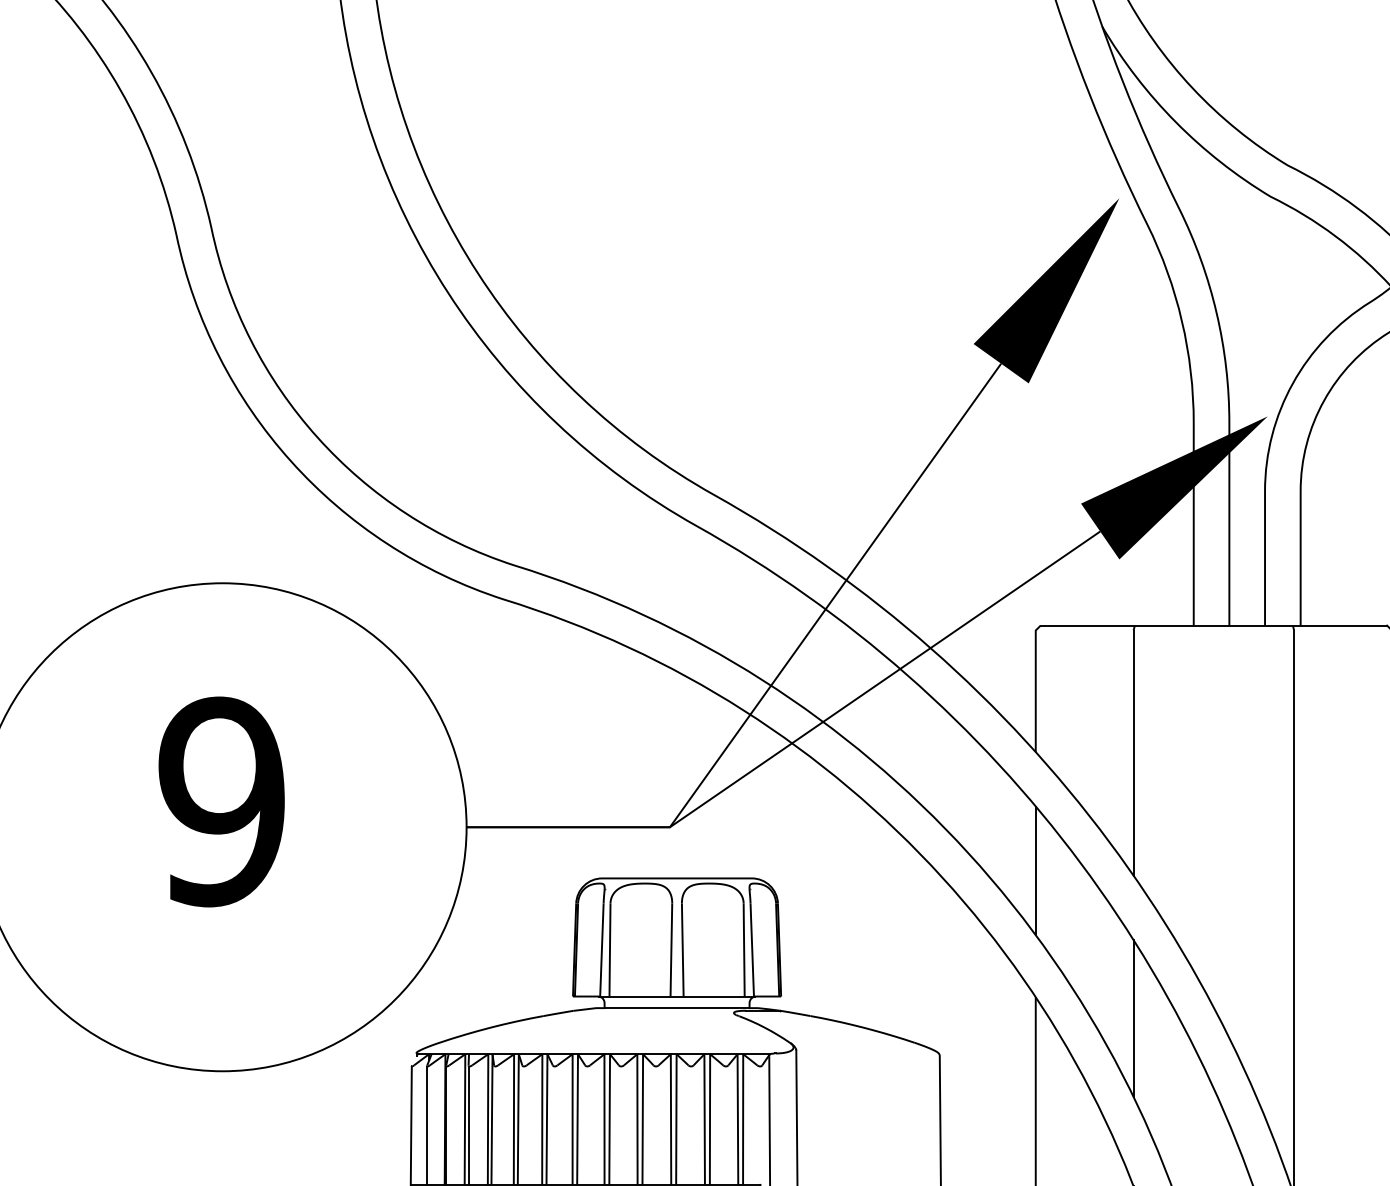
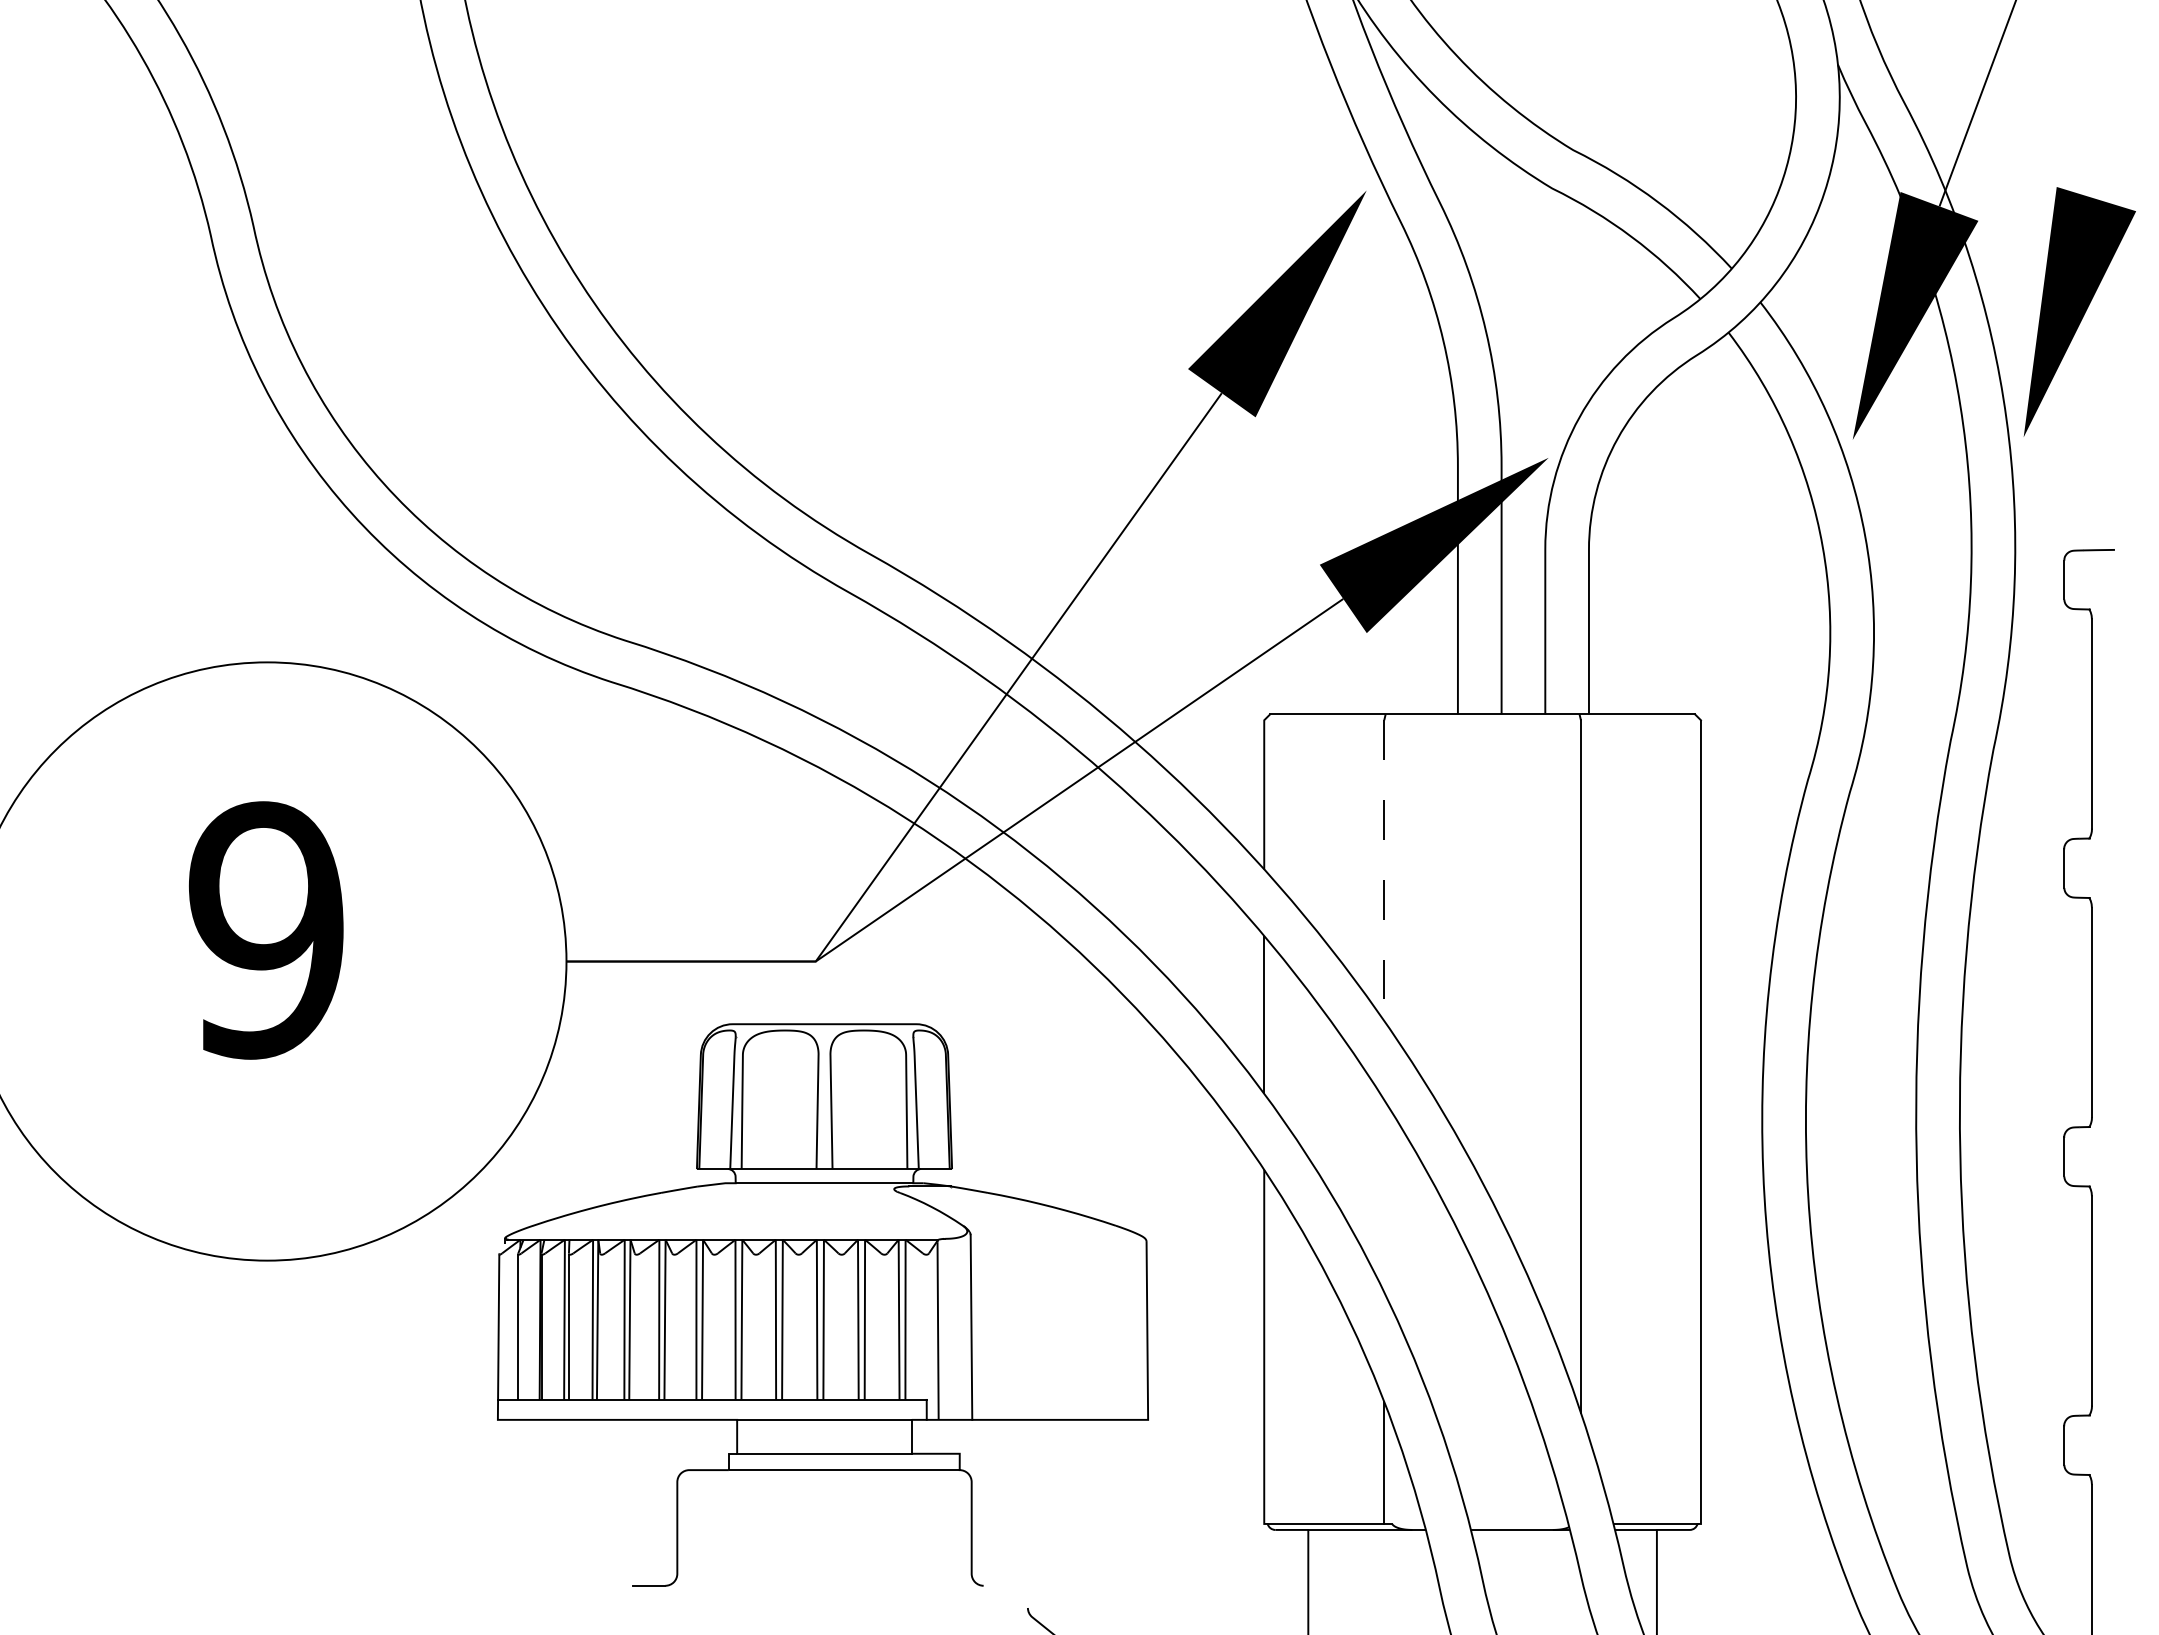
line: (1133, 753) -> (1384, 871), solid -> dashed
line: (1133, 1018) -> (1384, 1195), removed

